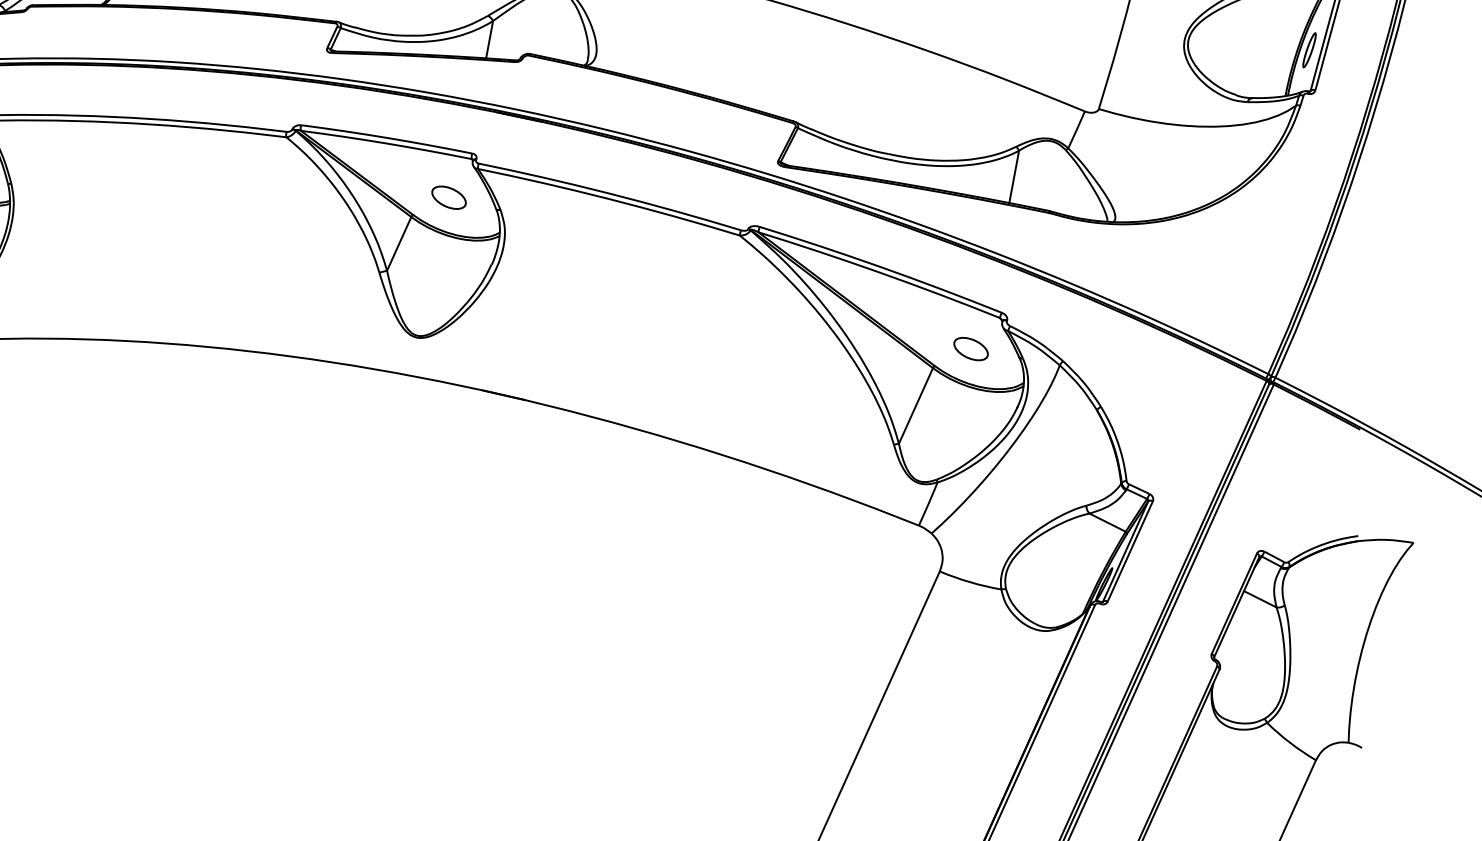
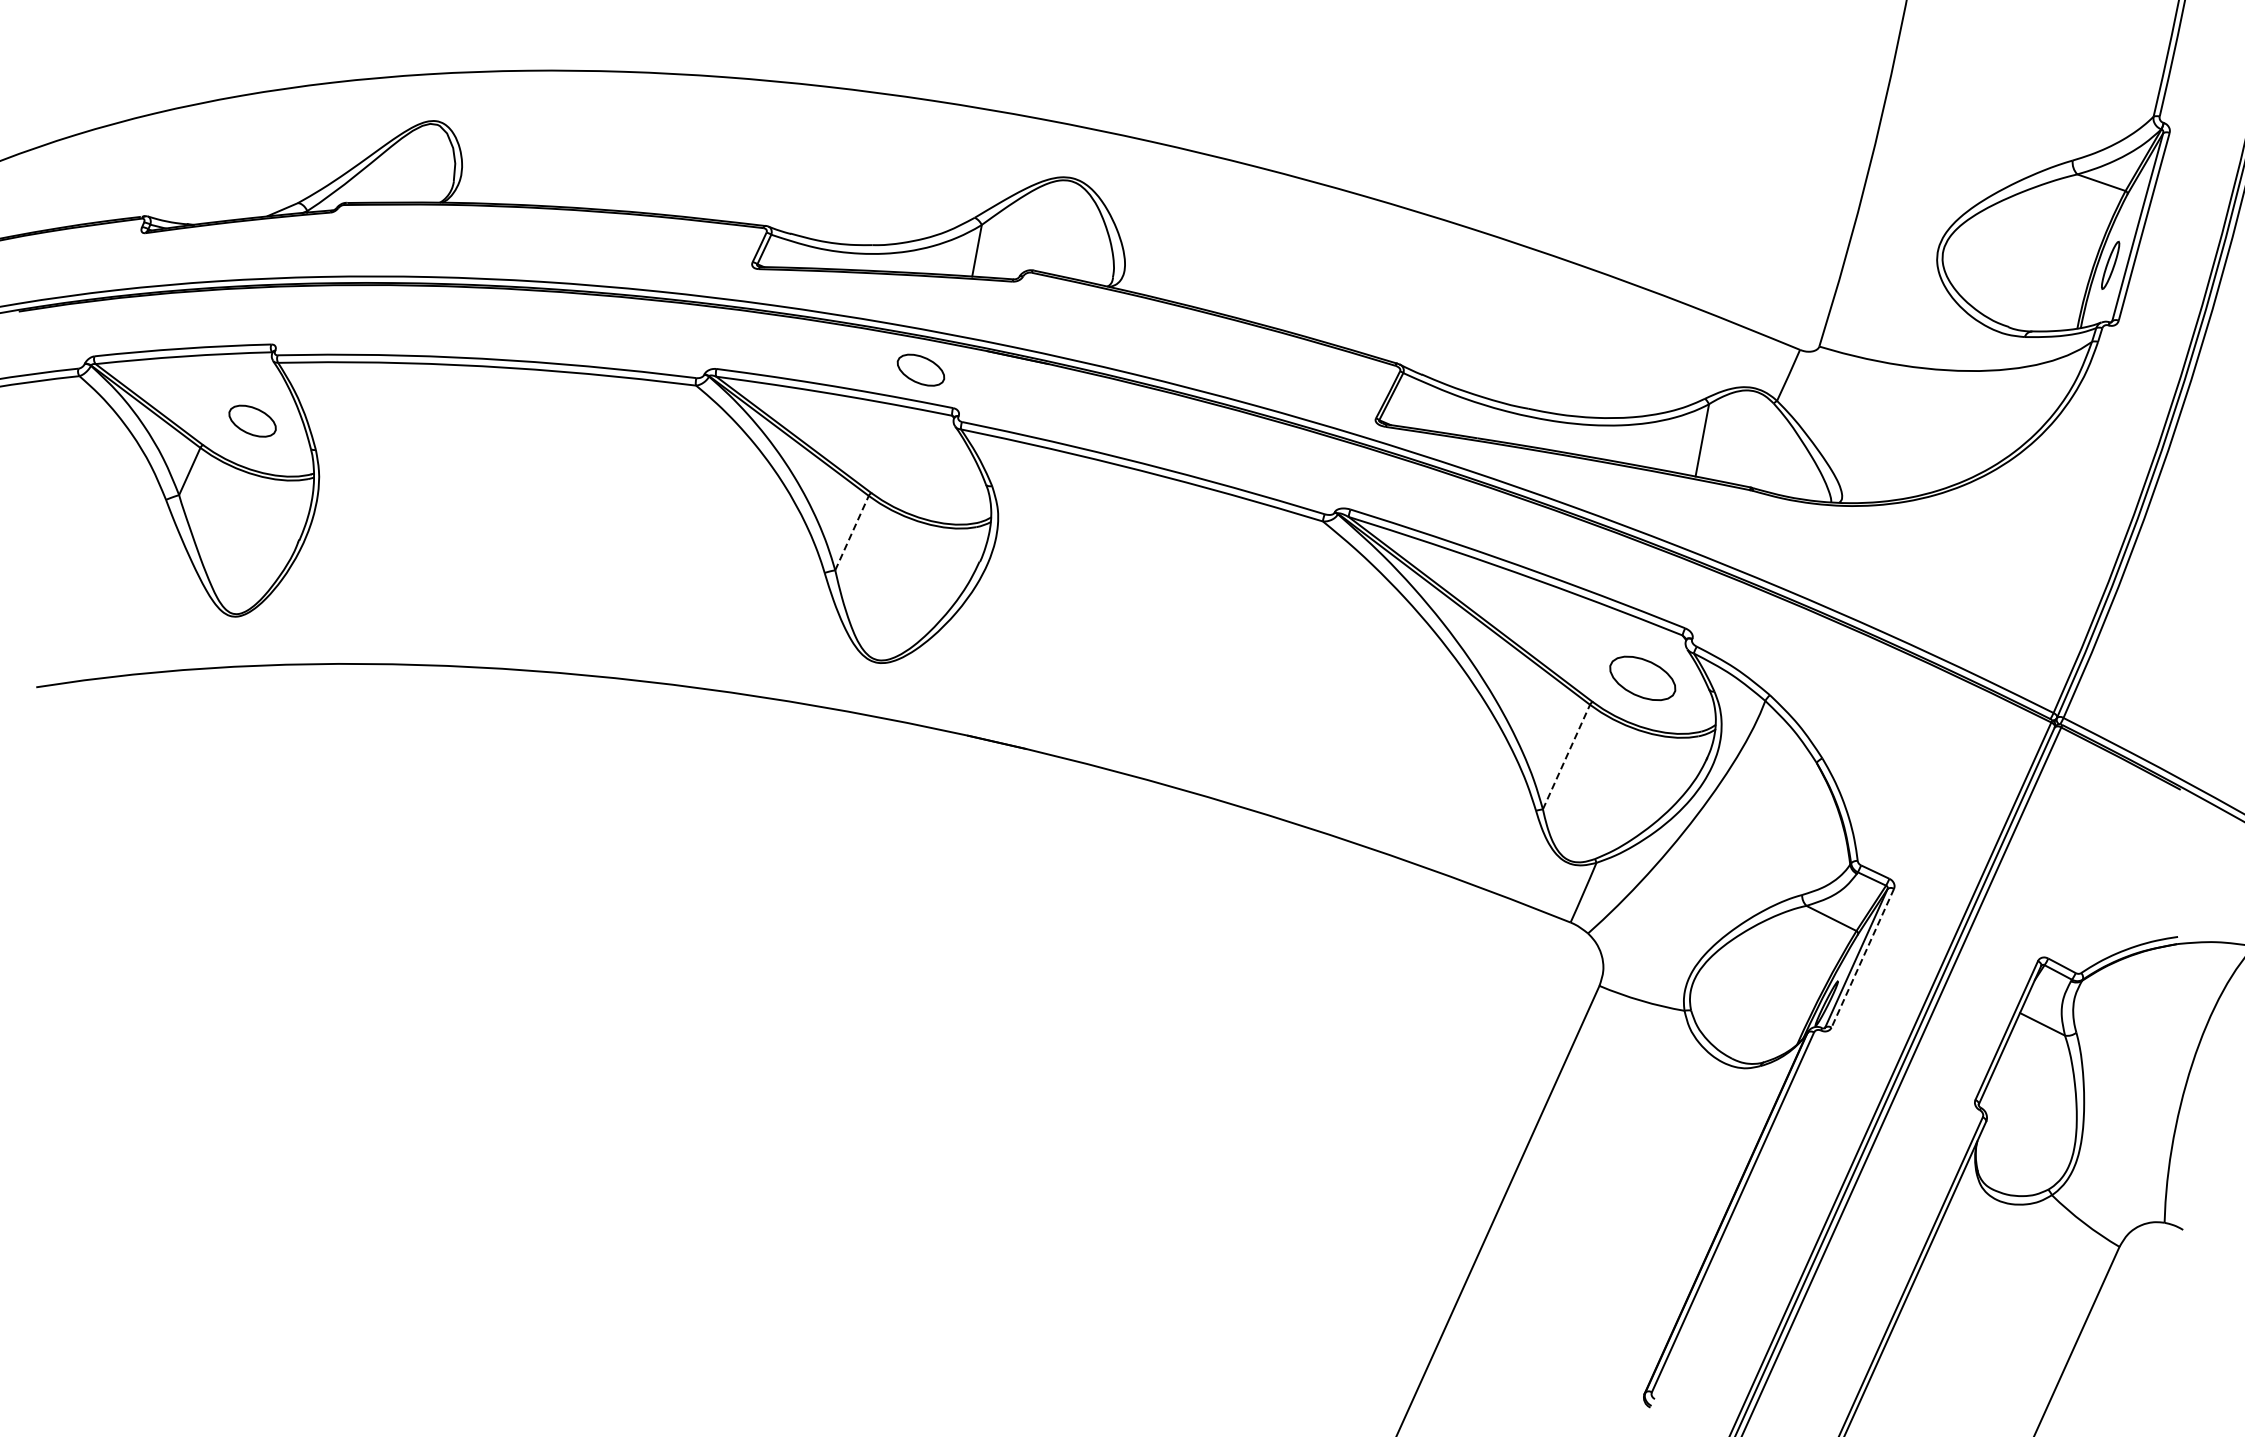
part: (448, 197) -> (920, 369), moved
line: (399, 244) -> (852, 533), solid -> dashed
part: (970, 349) -> (1642, 678), size x1.4
line: (915, 405) -> (1566, 756), solid -> dashed
line: (1130, 551) -> (1862, 958), solid -> dashed

